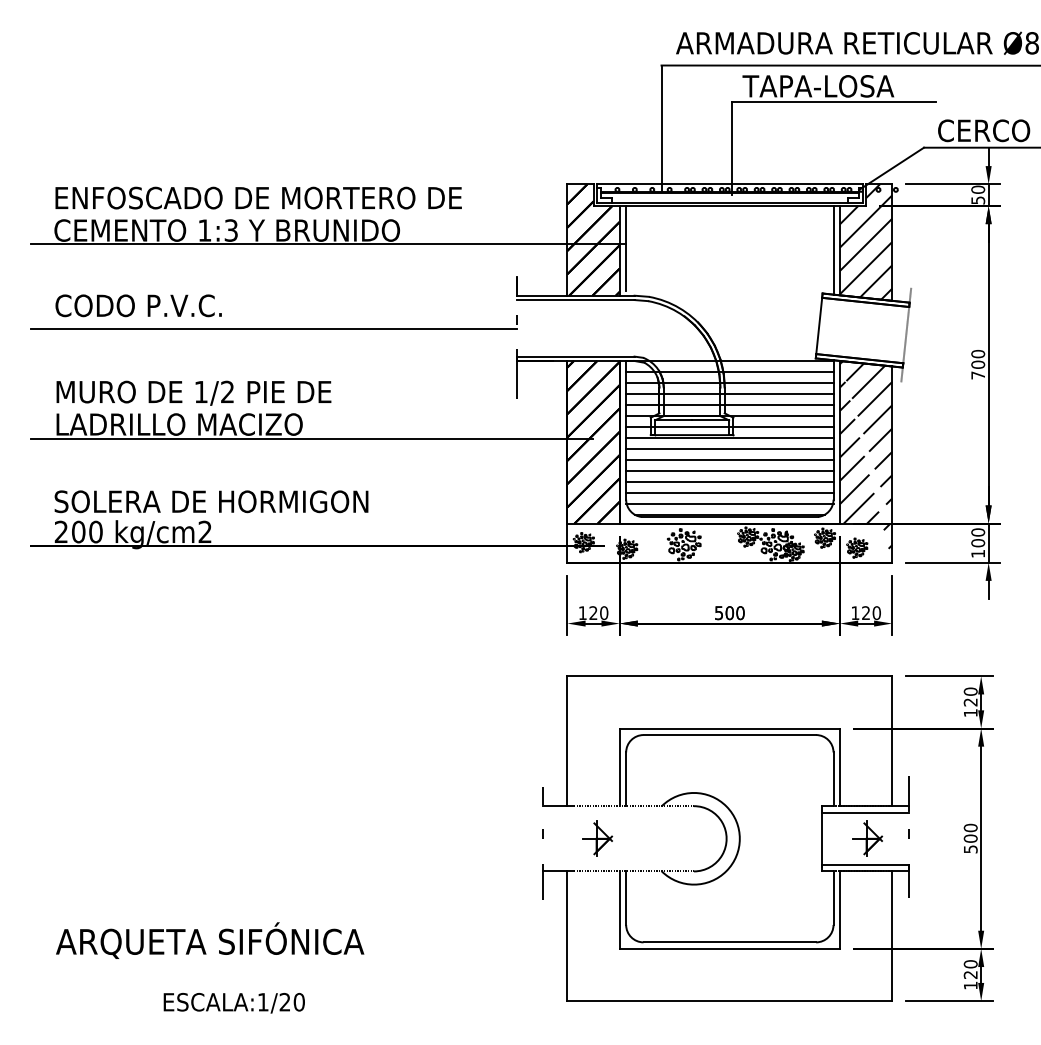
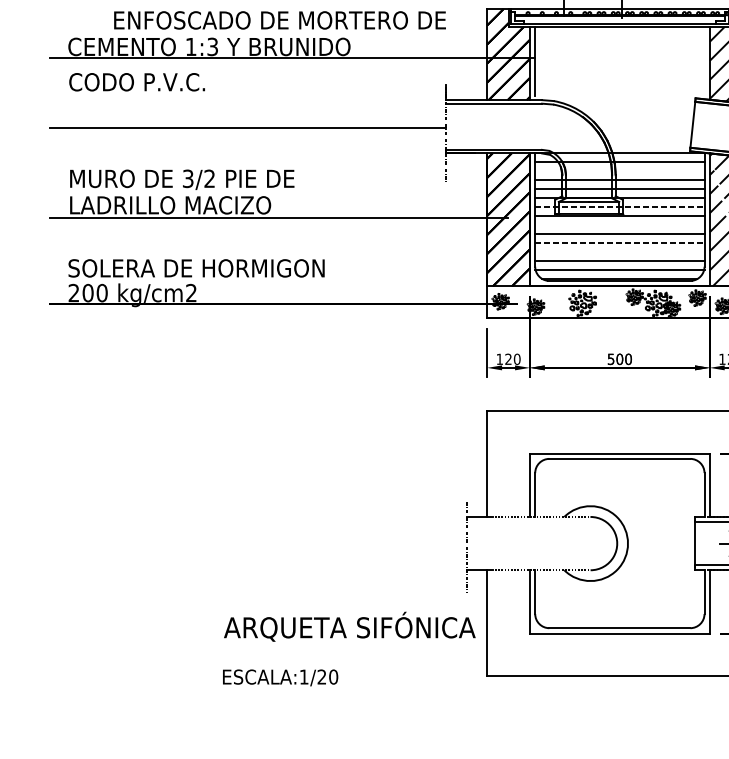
text: (258, 197) -> (279, 19), moved
line: (833, 250) -> (704, 63), removed
text: (138, 305) -> (136, 81), moved
line: (729, 382) -> (619, 171), removed
text: (200, 391) -> (187, 178), 1/2 -> 3/2
line: (729, 426) -> (619, 206), solid -> dashed
line: (729, 448) -> (619, 224), removed
line: (729, 470) -> (619, 242), solid -> dashed
line: (729, 481) -> (619, 251), removed
part: (597, 838) -> (511, 543), removed
text: (210, 940) -> (350, 626), moved
text: (233, 1003) -> (279, 678), moved

